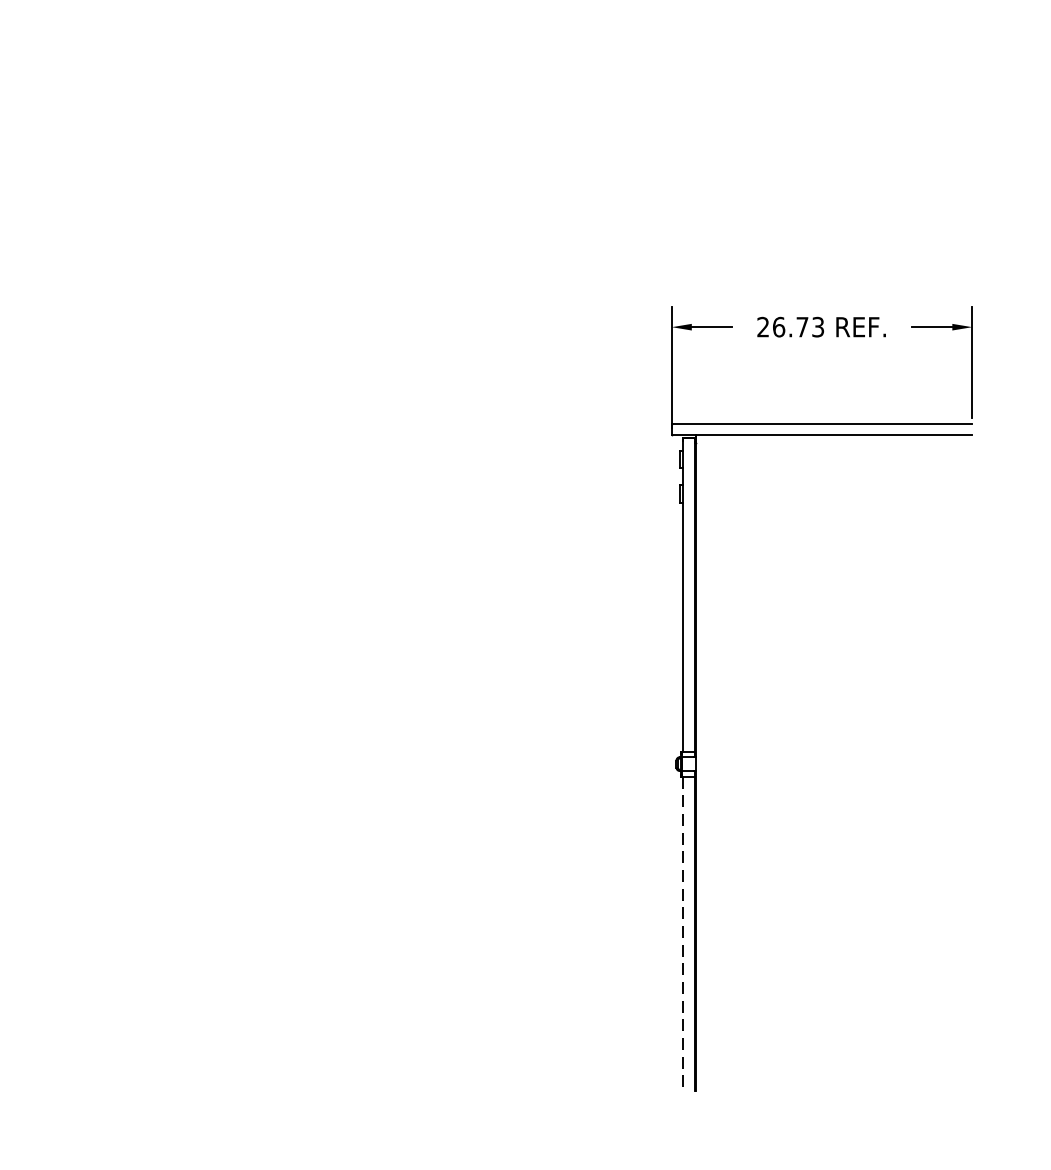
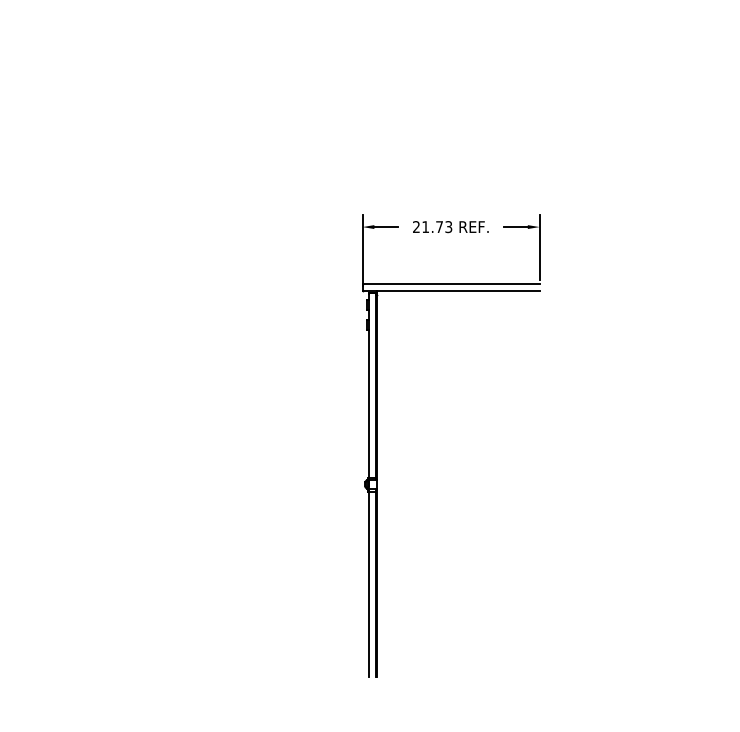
text: (778, 327) -> (425, 227), 26.73 -> 21.73
line: (683, 933) -> (369, 584), dashed -> solid

